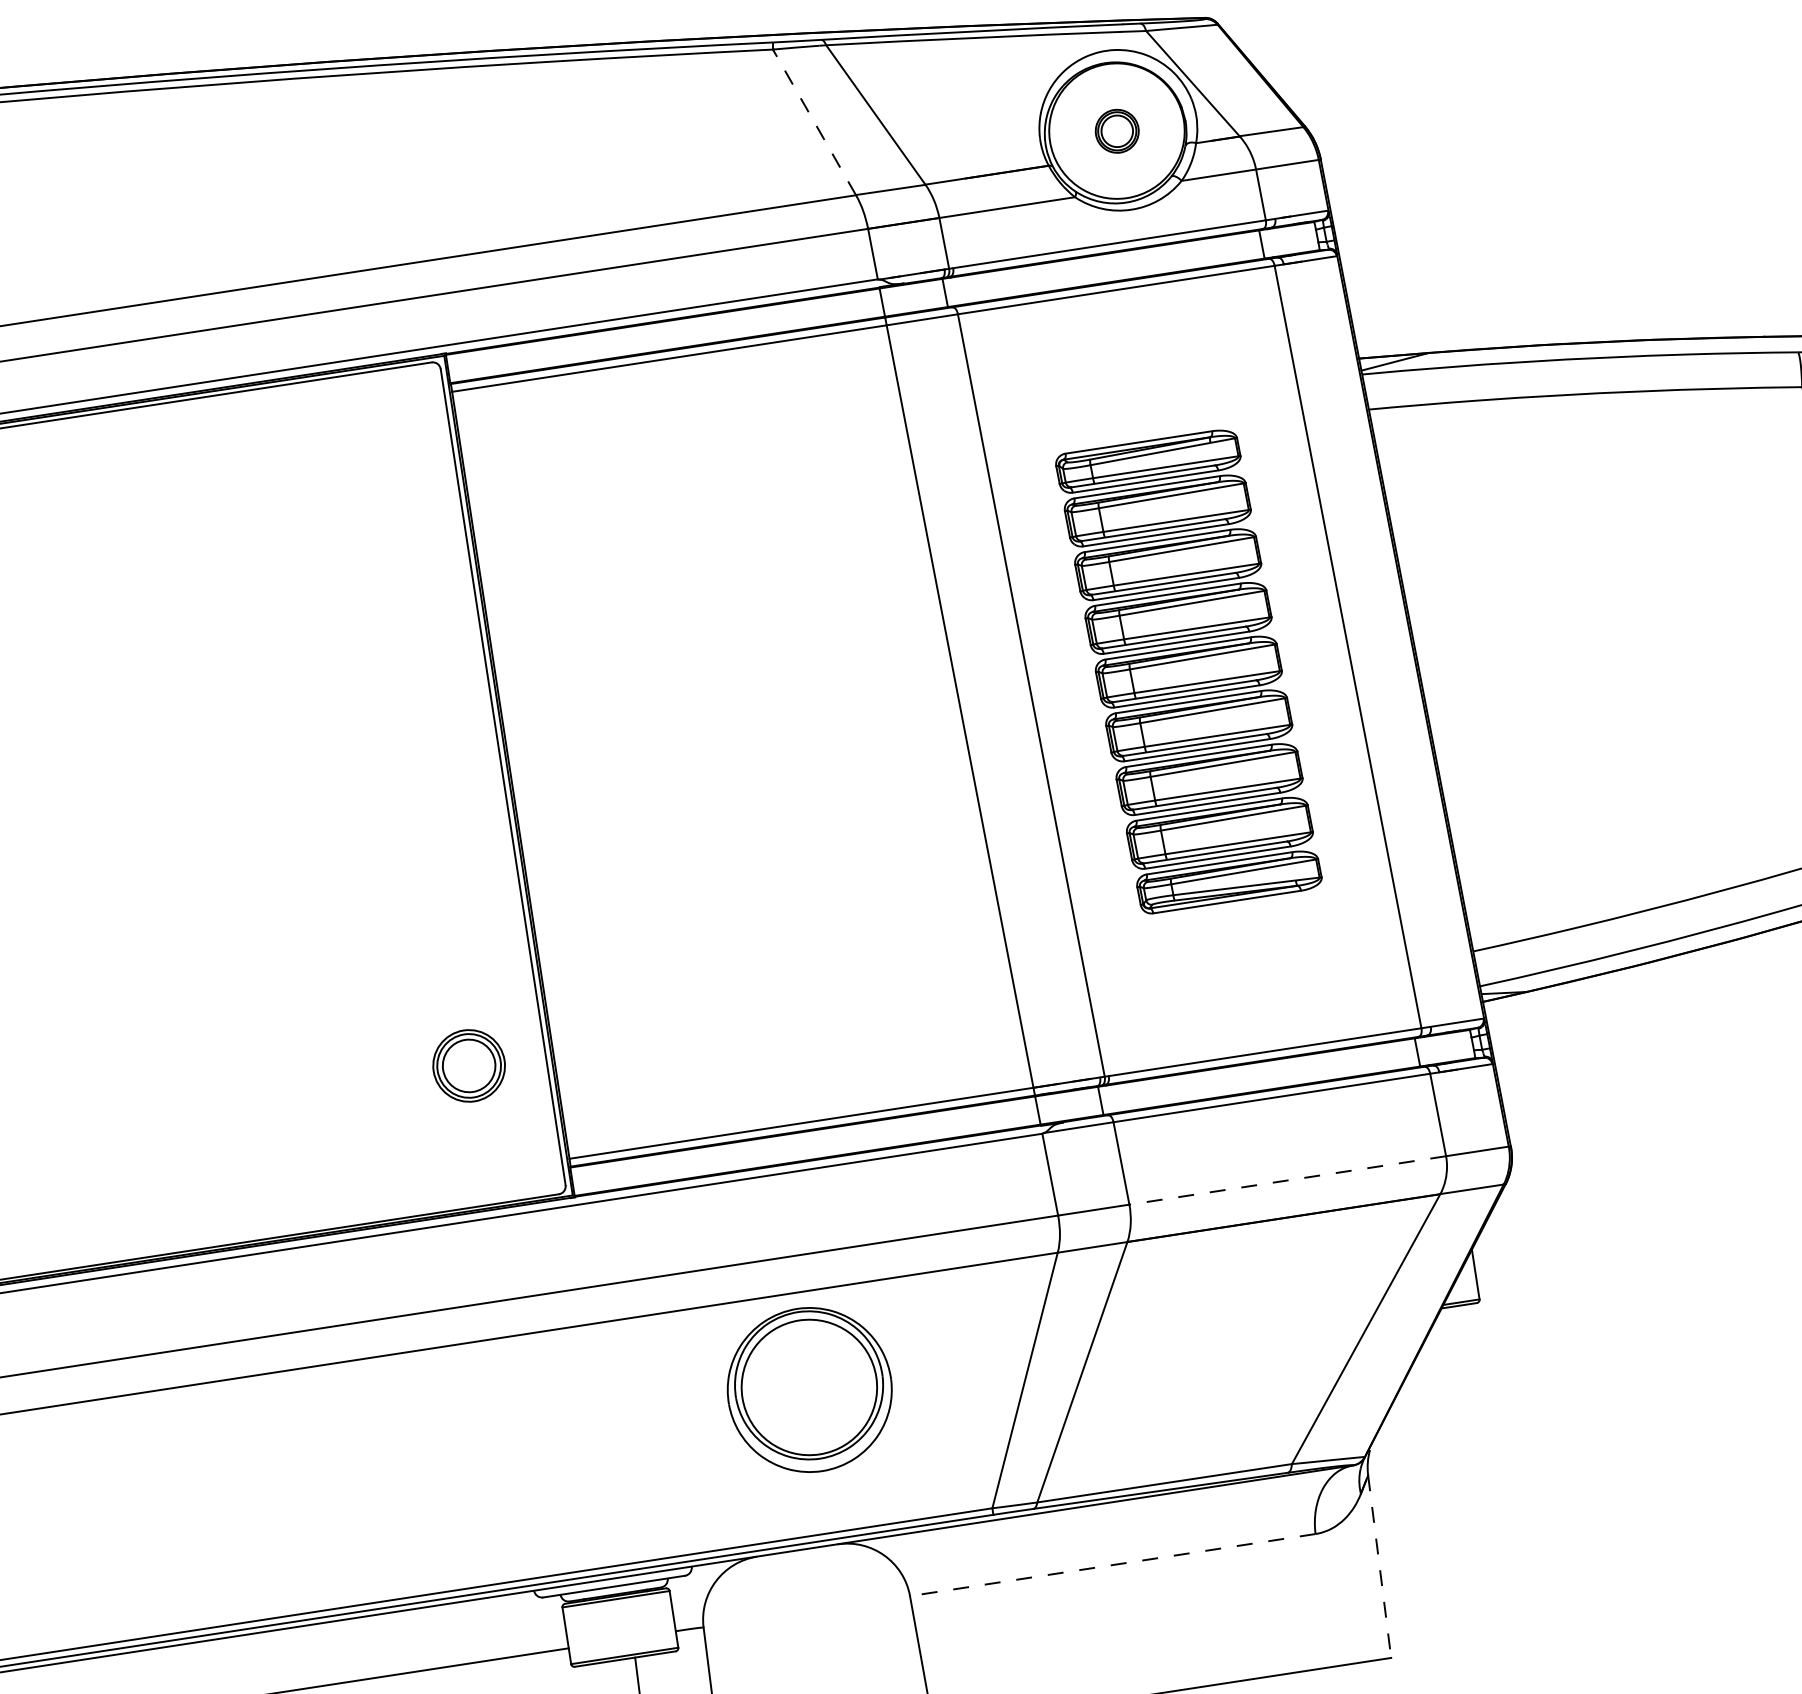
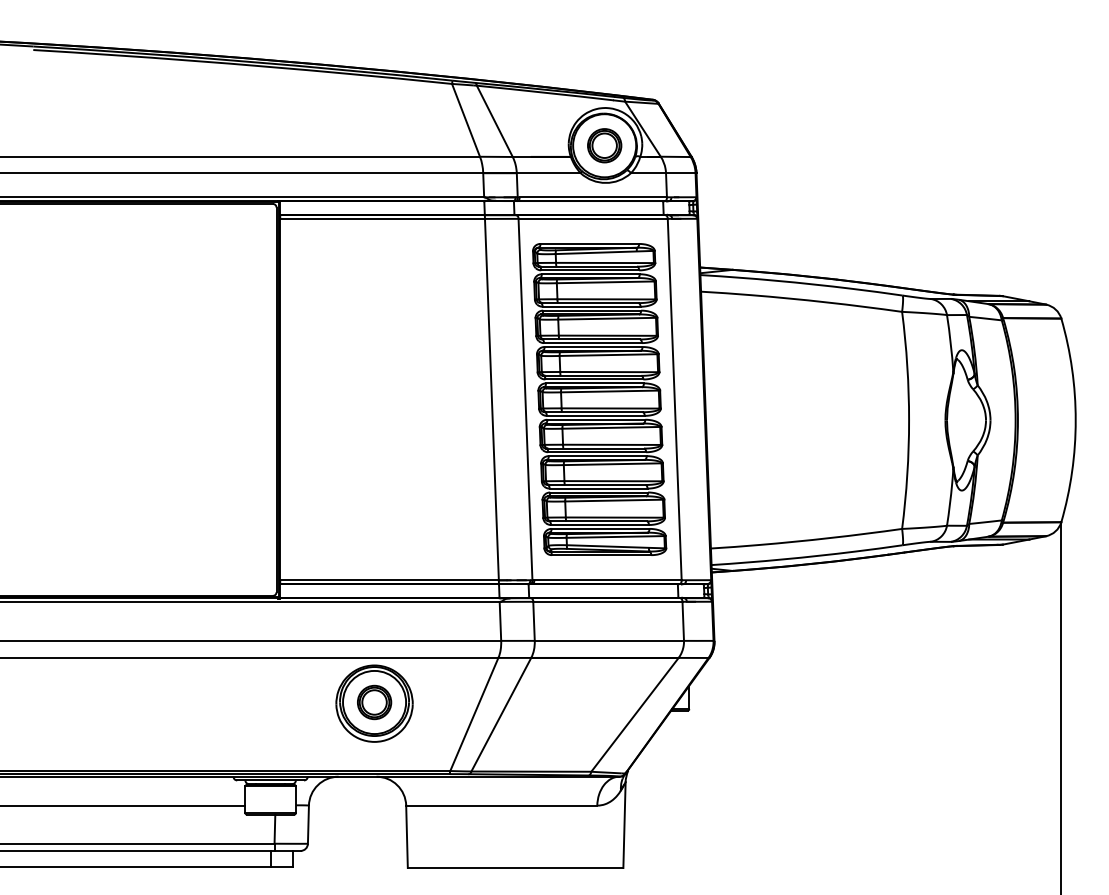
line: (813, 120) -> (465, 119), dashed -> solid
part: (1116, 130) -> (604, 145), size x1.67
part: (1188, 671) -> (599, 399), size x1.43
part: (469, 1065) -> (374, 702), moved
line: (1287, 1179) -> (609, 640), dashed -> solid
line: (1112, 1564) -> (501, 805), dashed -> solid
line: (1379, 1567) -> (624, 825), dashed -> solid

